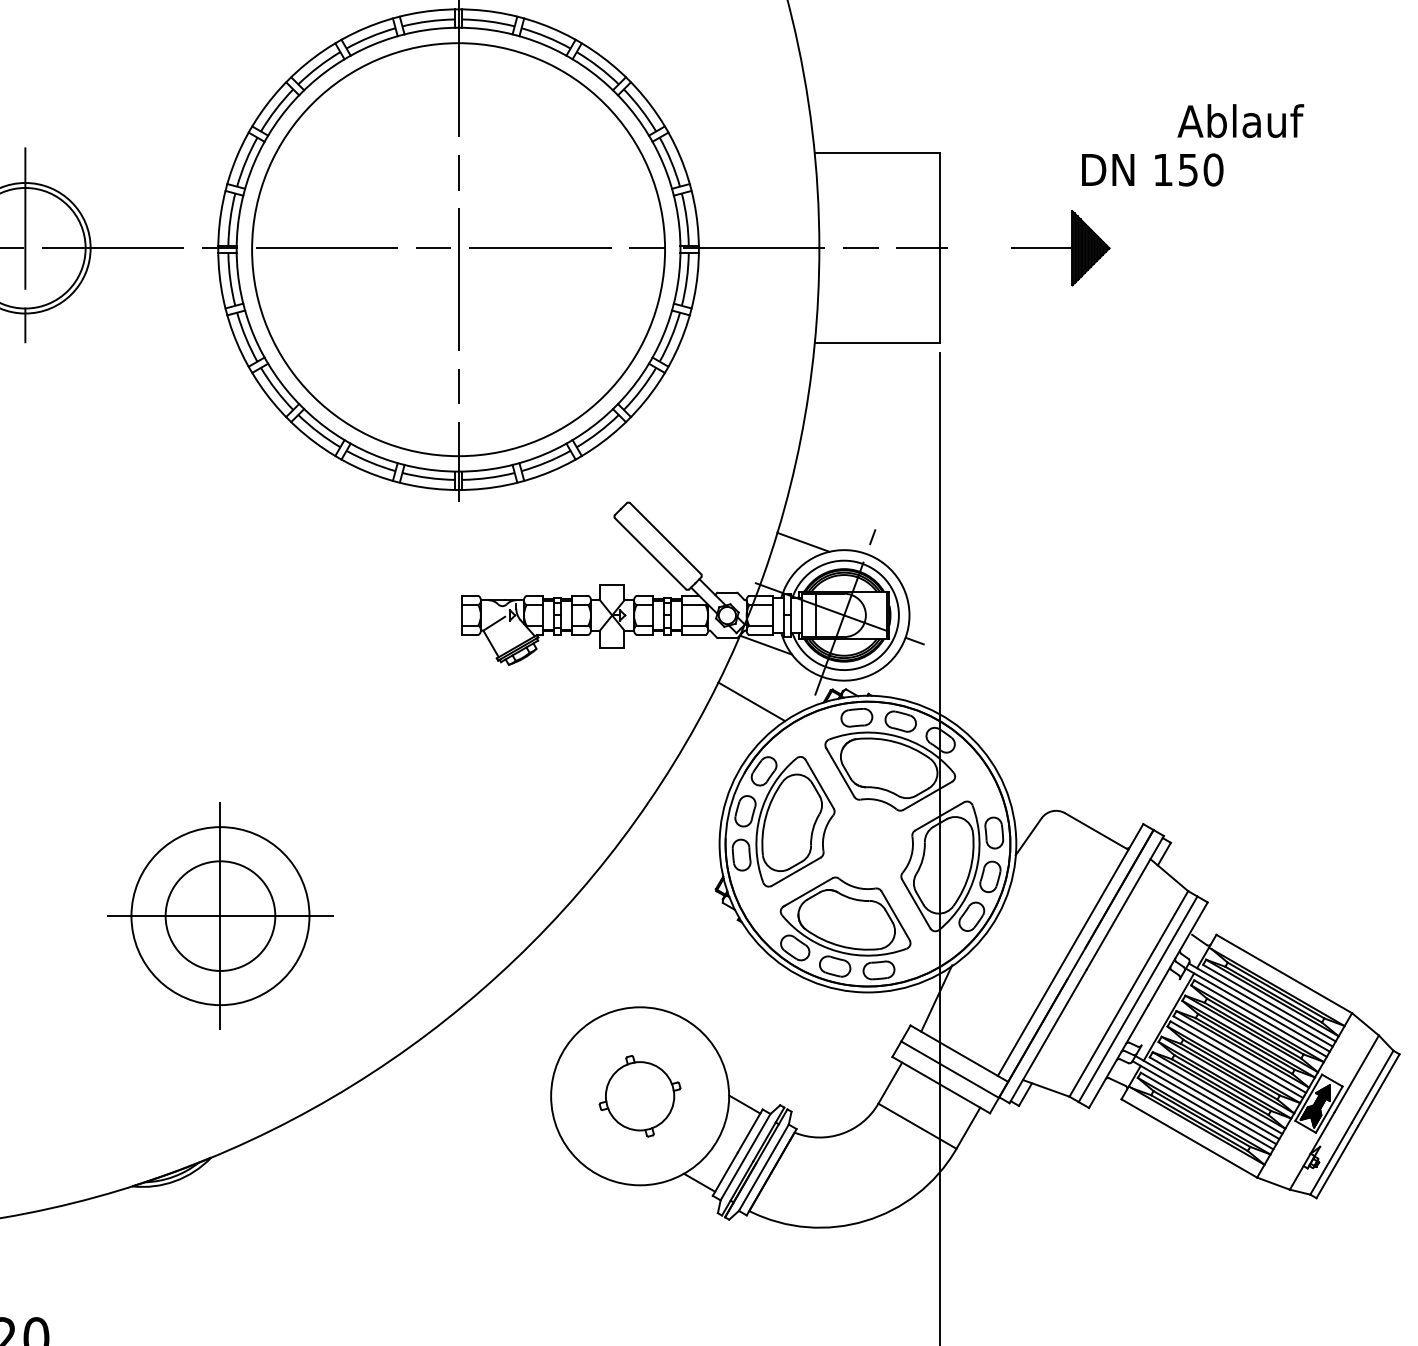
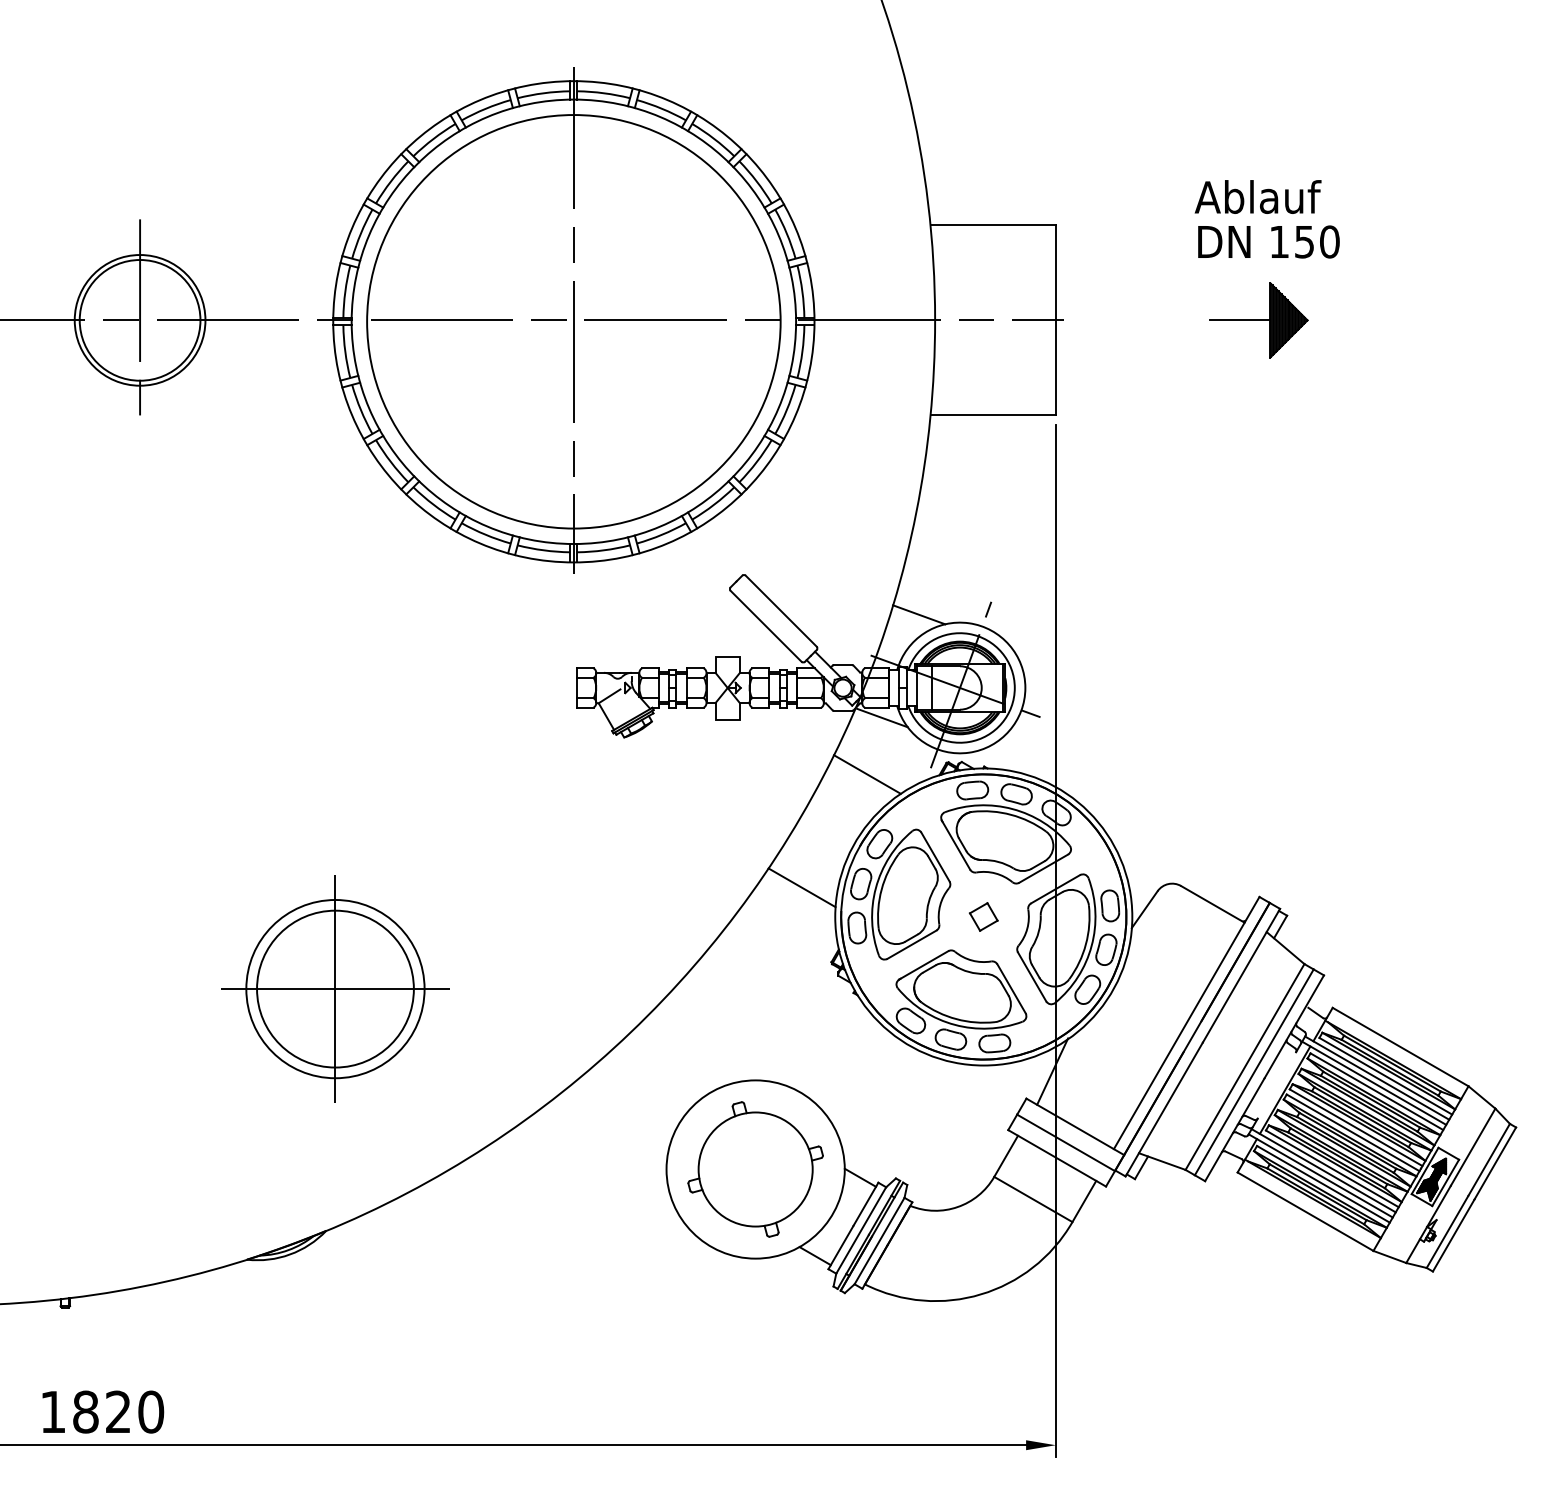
text: (1240, 120) -> (1257, 196), moved
part: (1060, 248) -> (1258, 320), moved
line: (685, 814) -> (801, 887), added
part: (867, 843) -> (983, 916), added
circle: (220, 915) -> (335, 988), size x1.43
part: (639, 1096) -> (755, 1169), size x1.67

